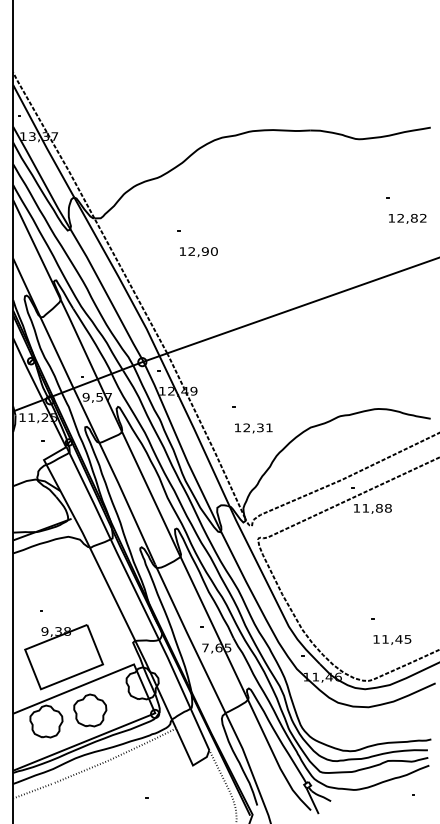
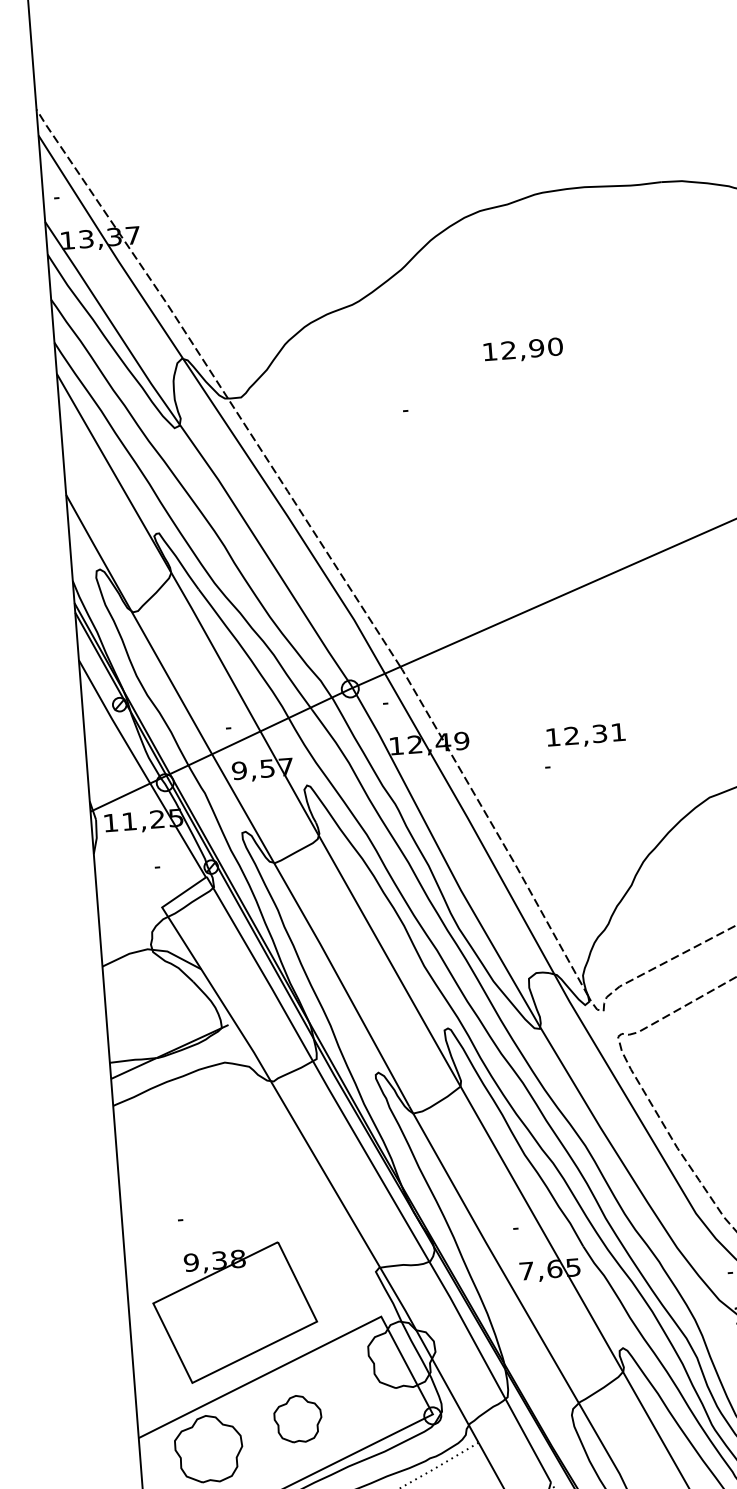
text: (198, 252) -> (522, 351), moved
text: (253, 428) -> (585, 736), moved
part: (90, 710) -> (298, 1419), size x0.7

